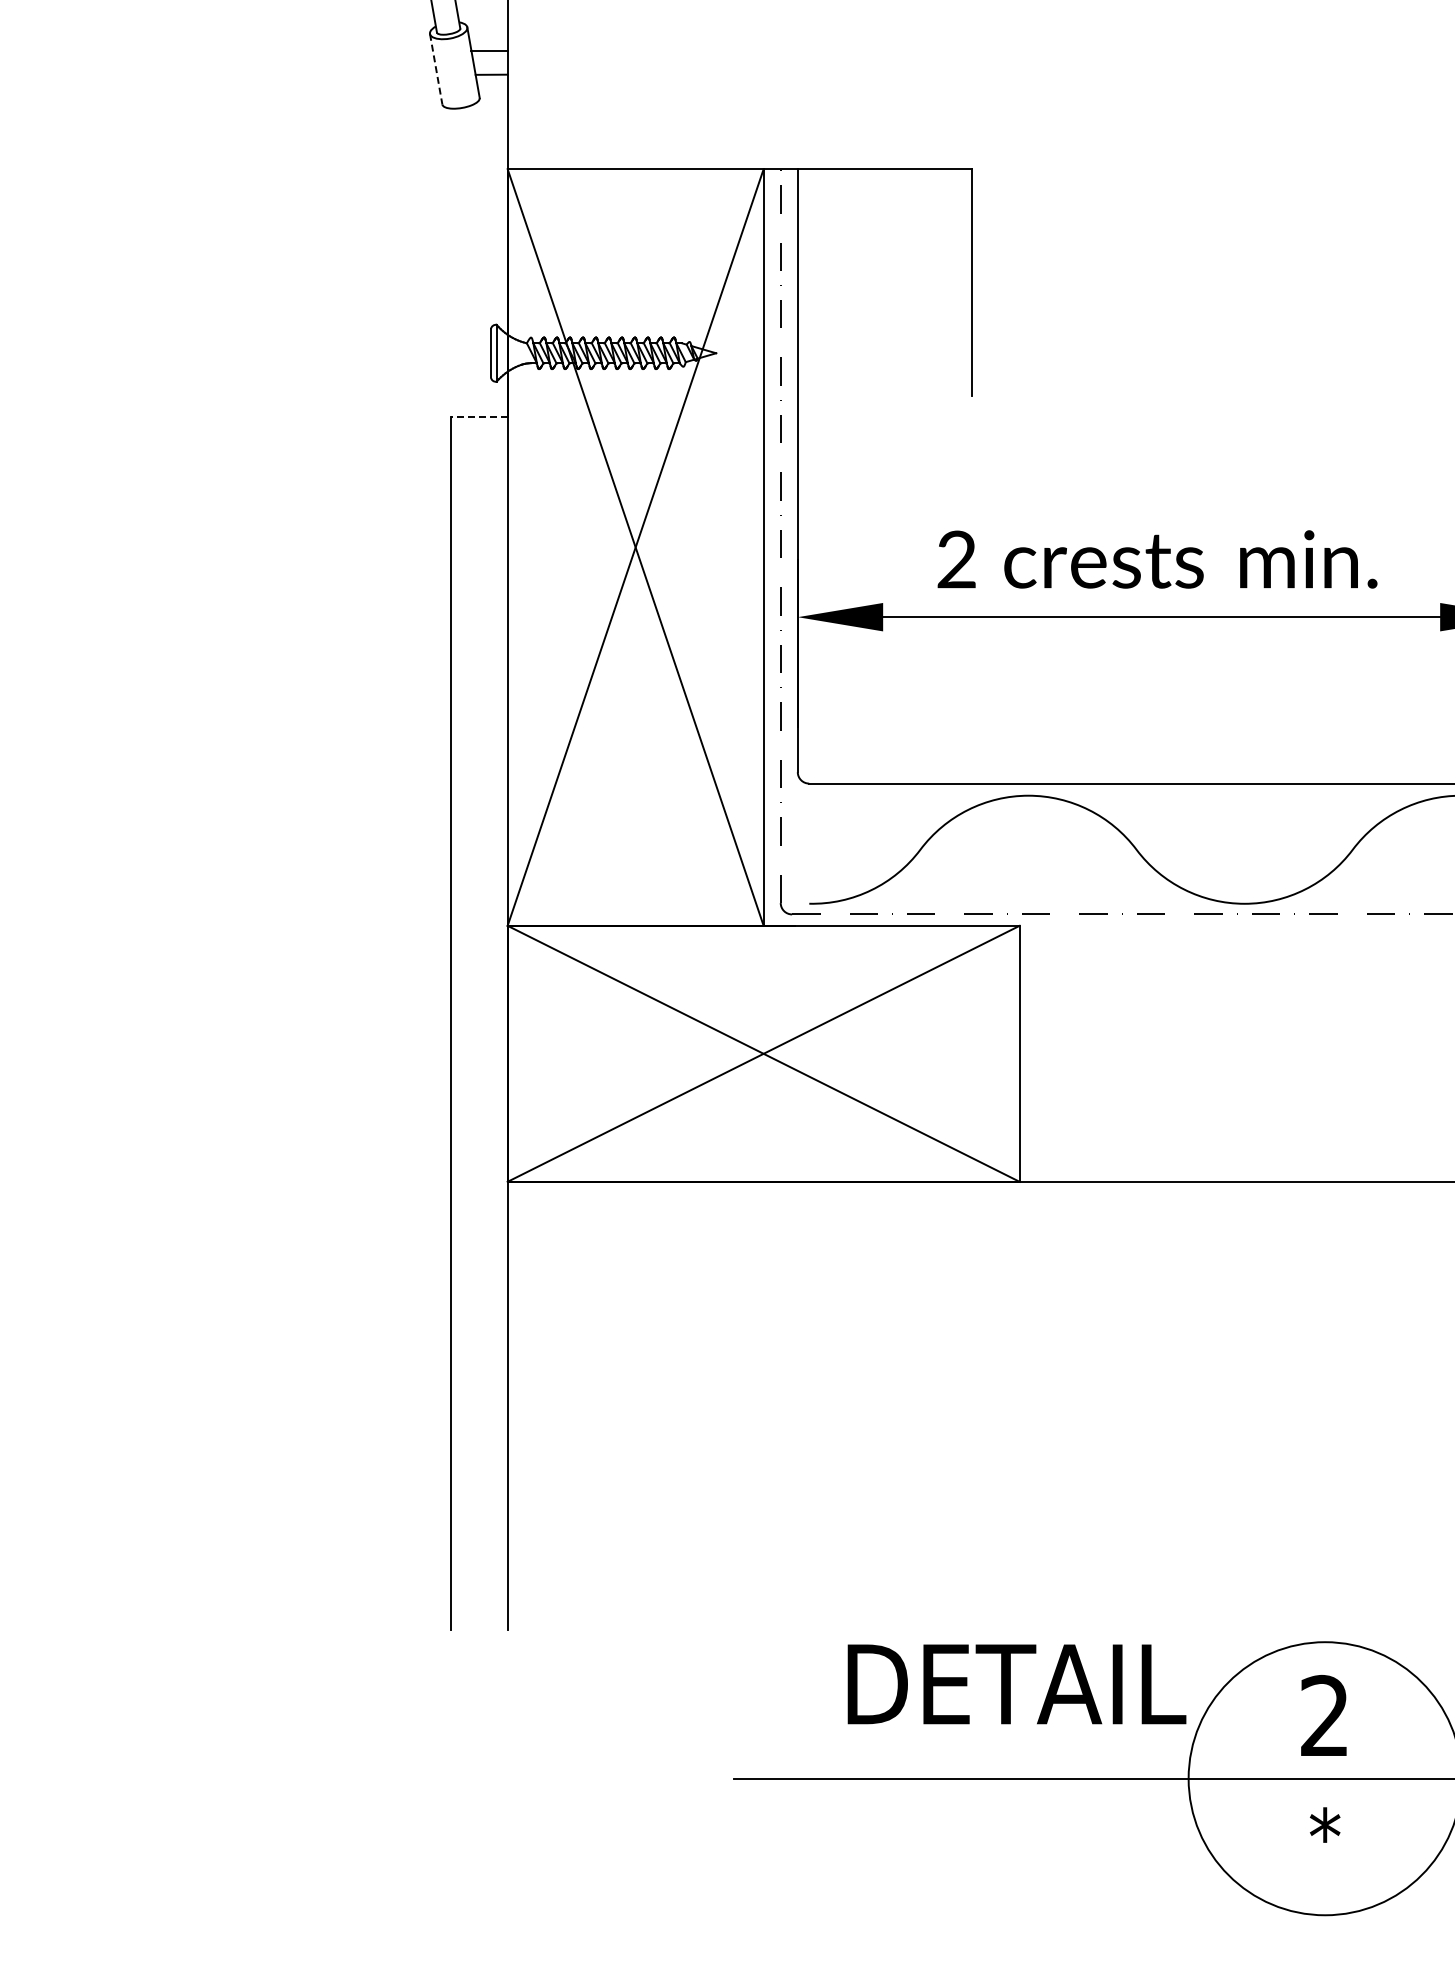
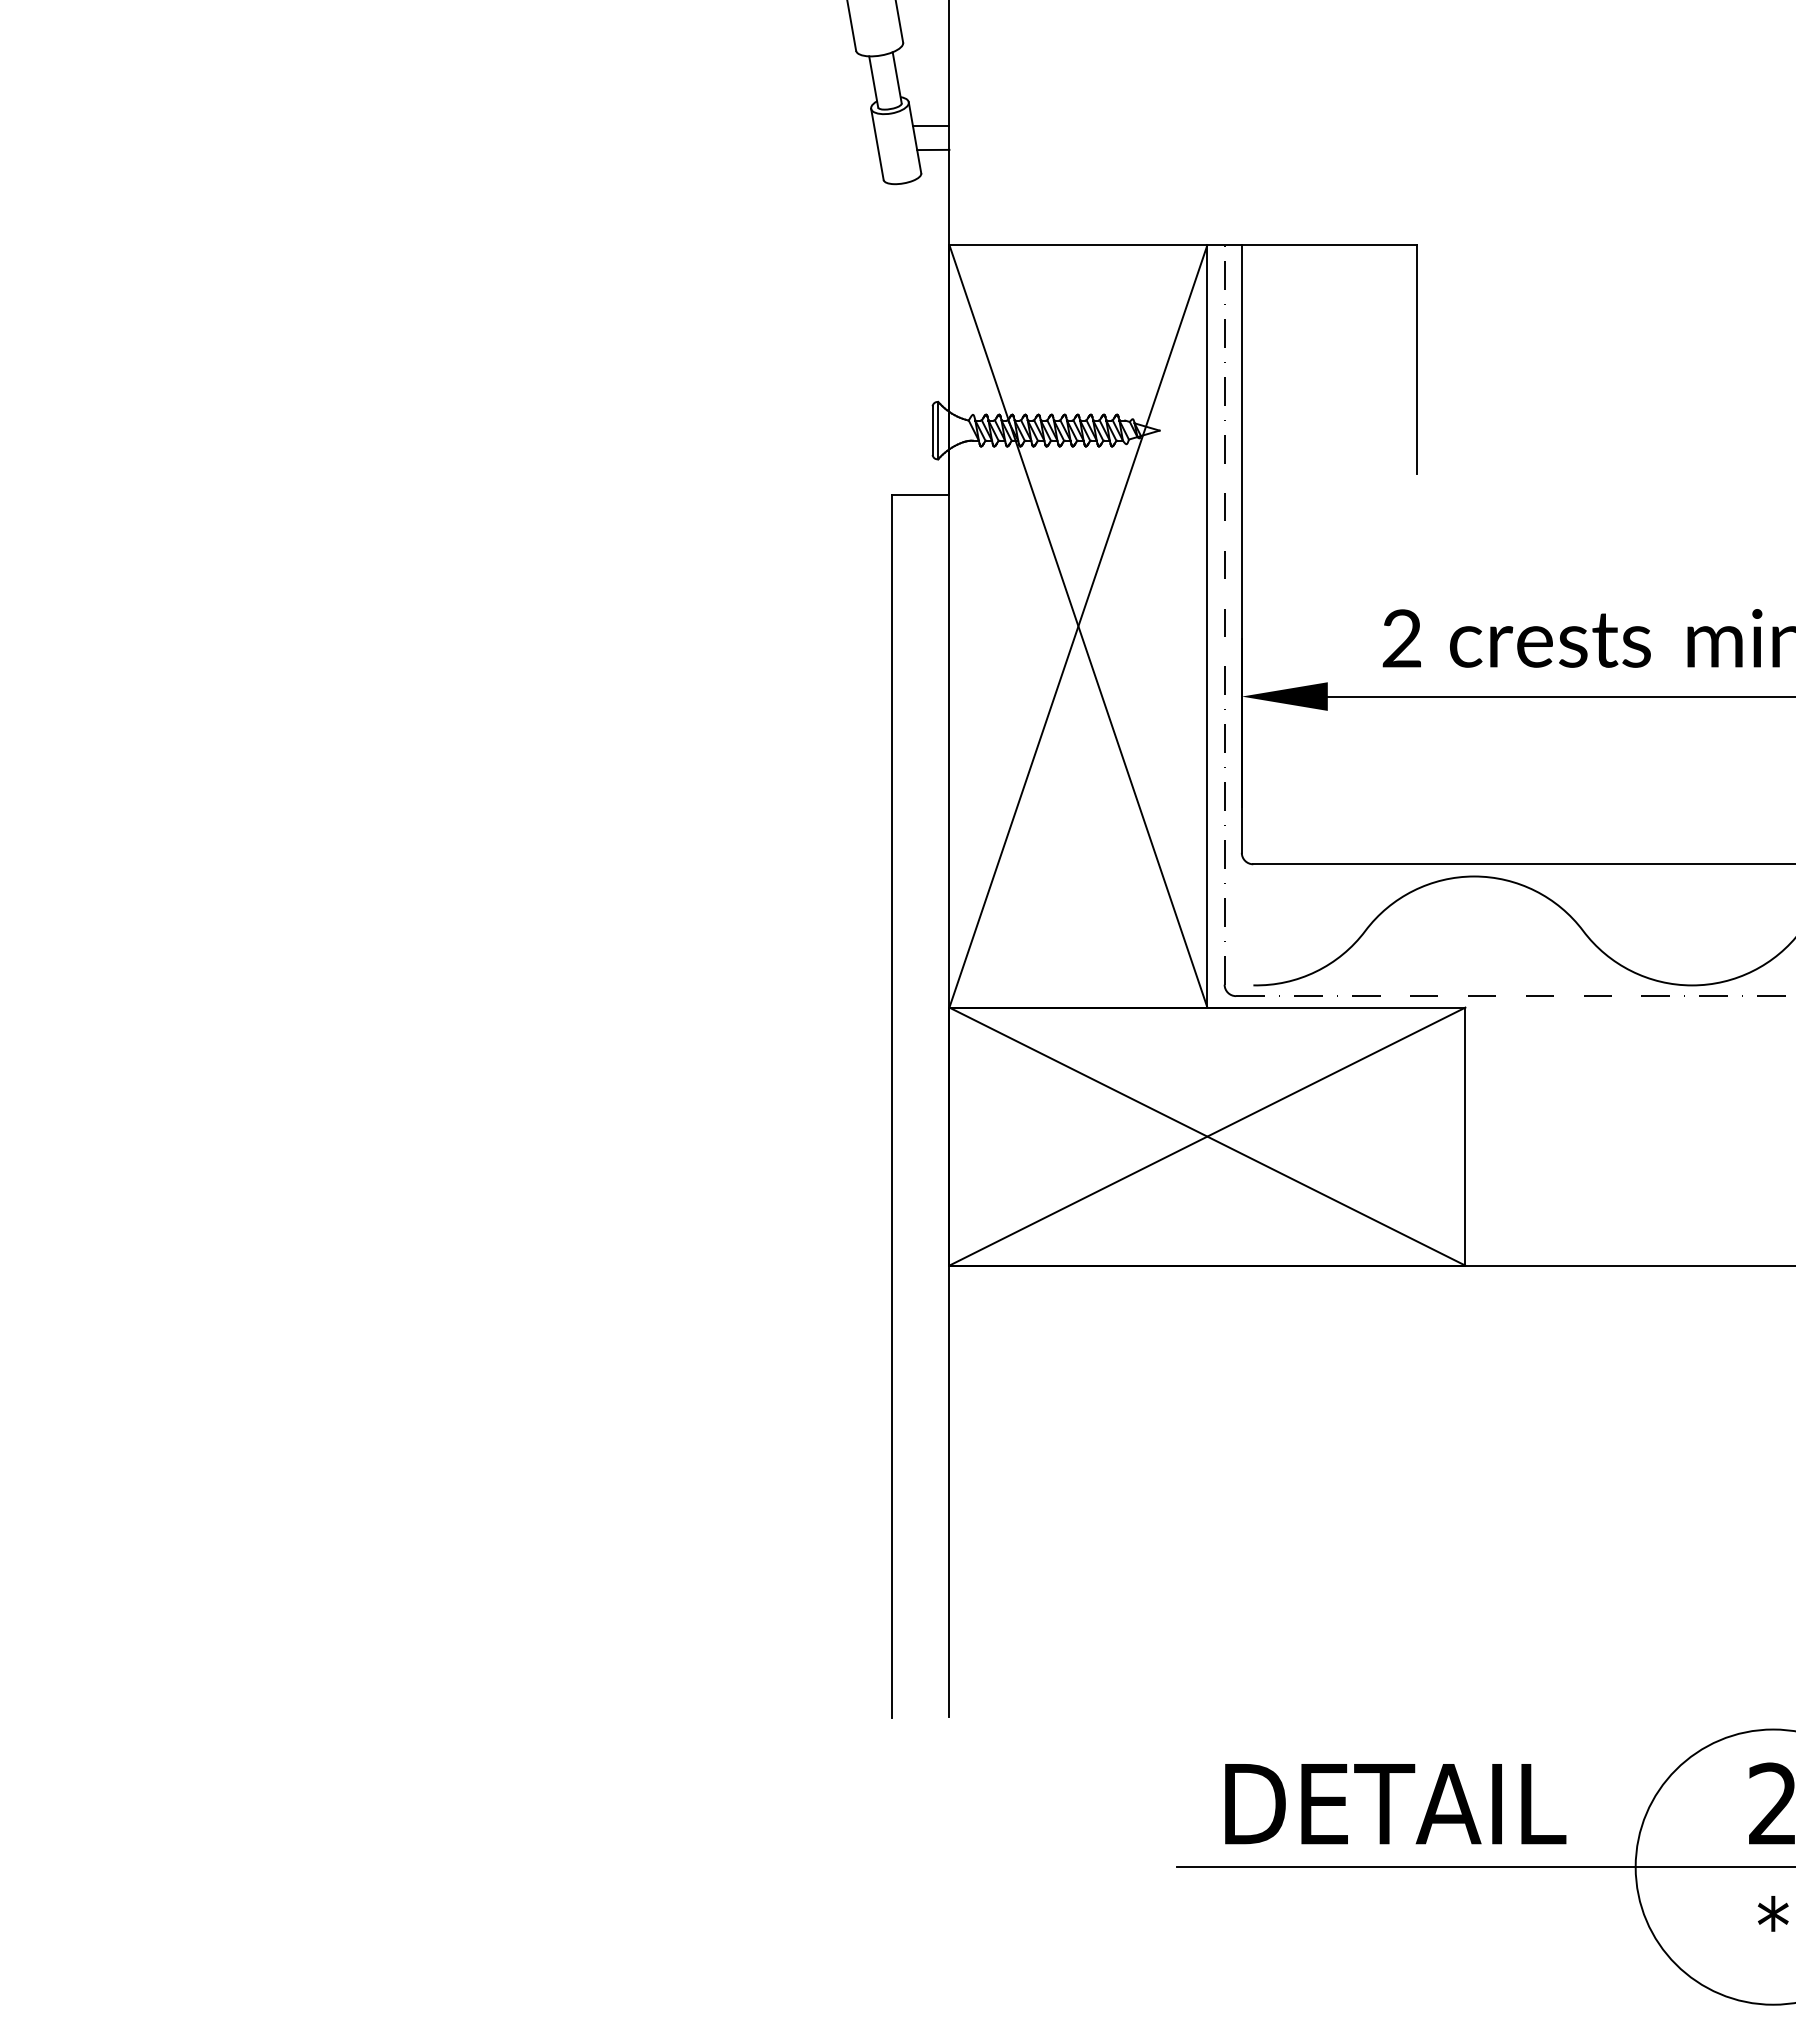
line: (436, 69) -> (877, 144), dashed -> solid
line: (478, 416) -> (920, 494), dashed -> solid
text: (1016, 1684) -> (1395, 1804), moved

